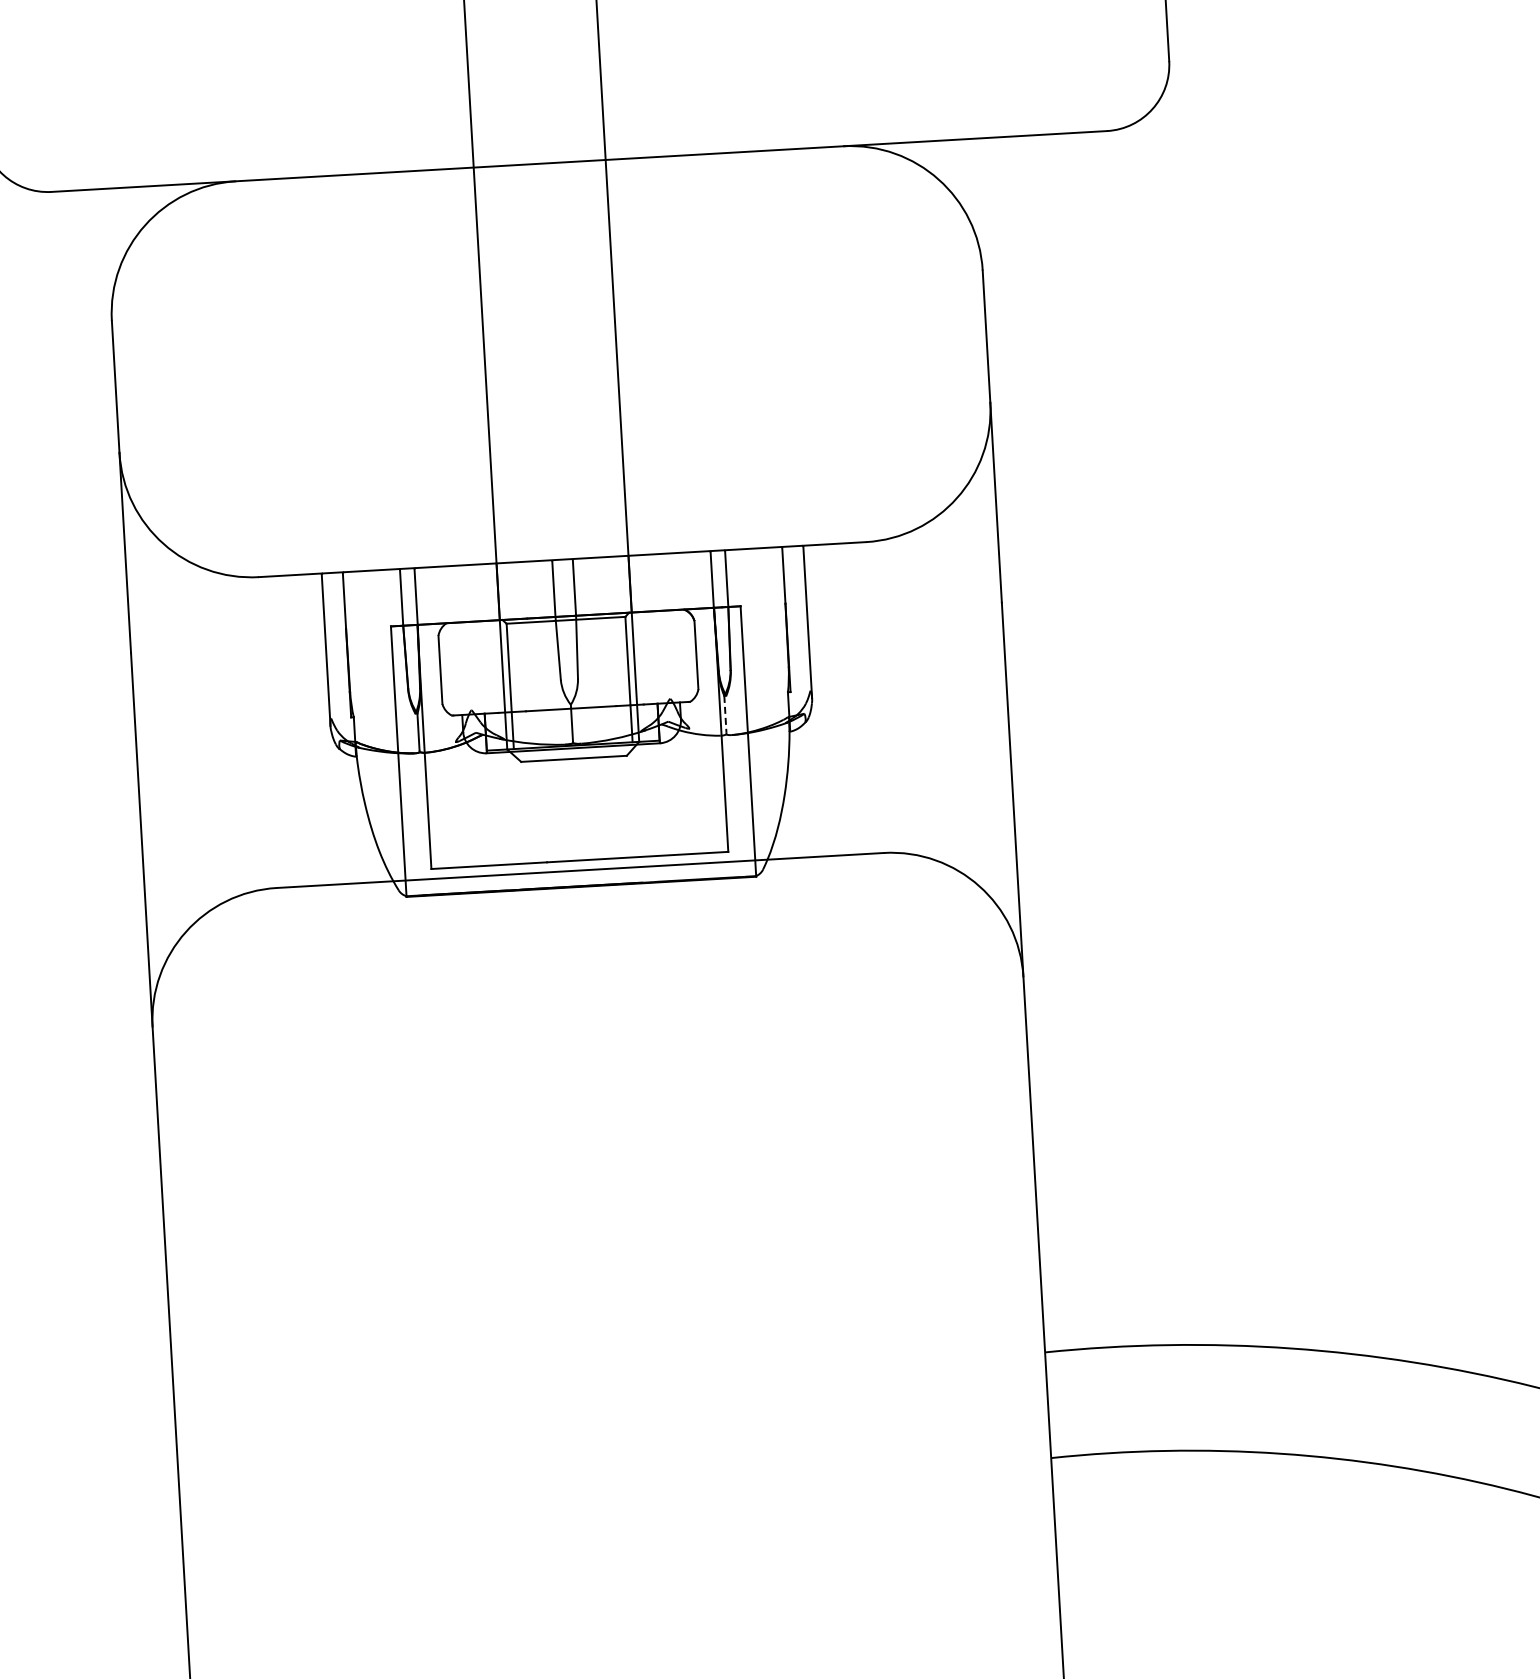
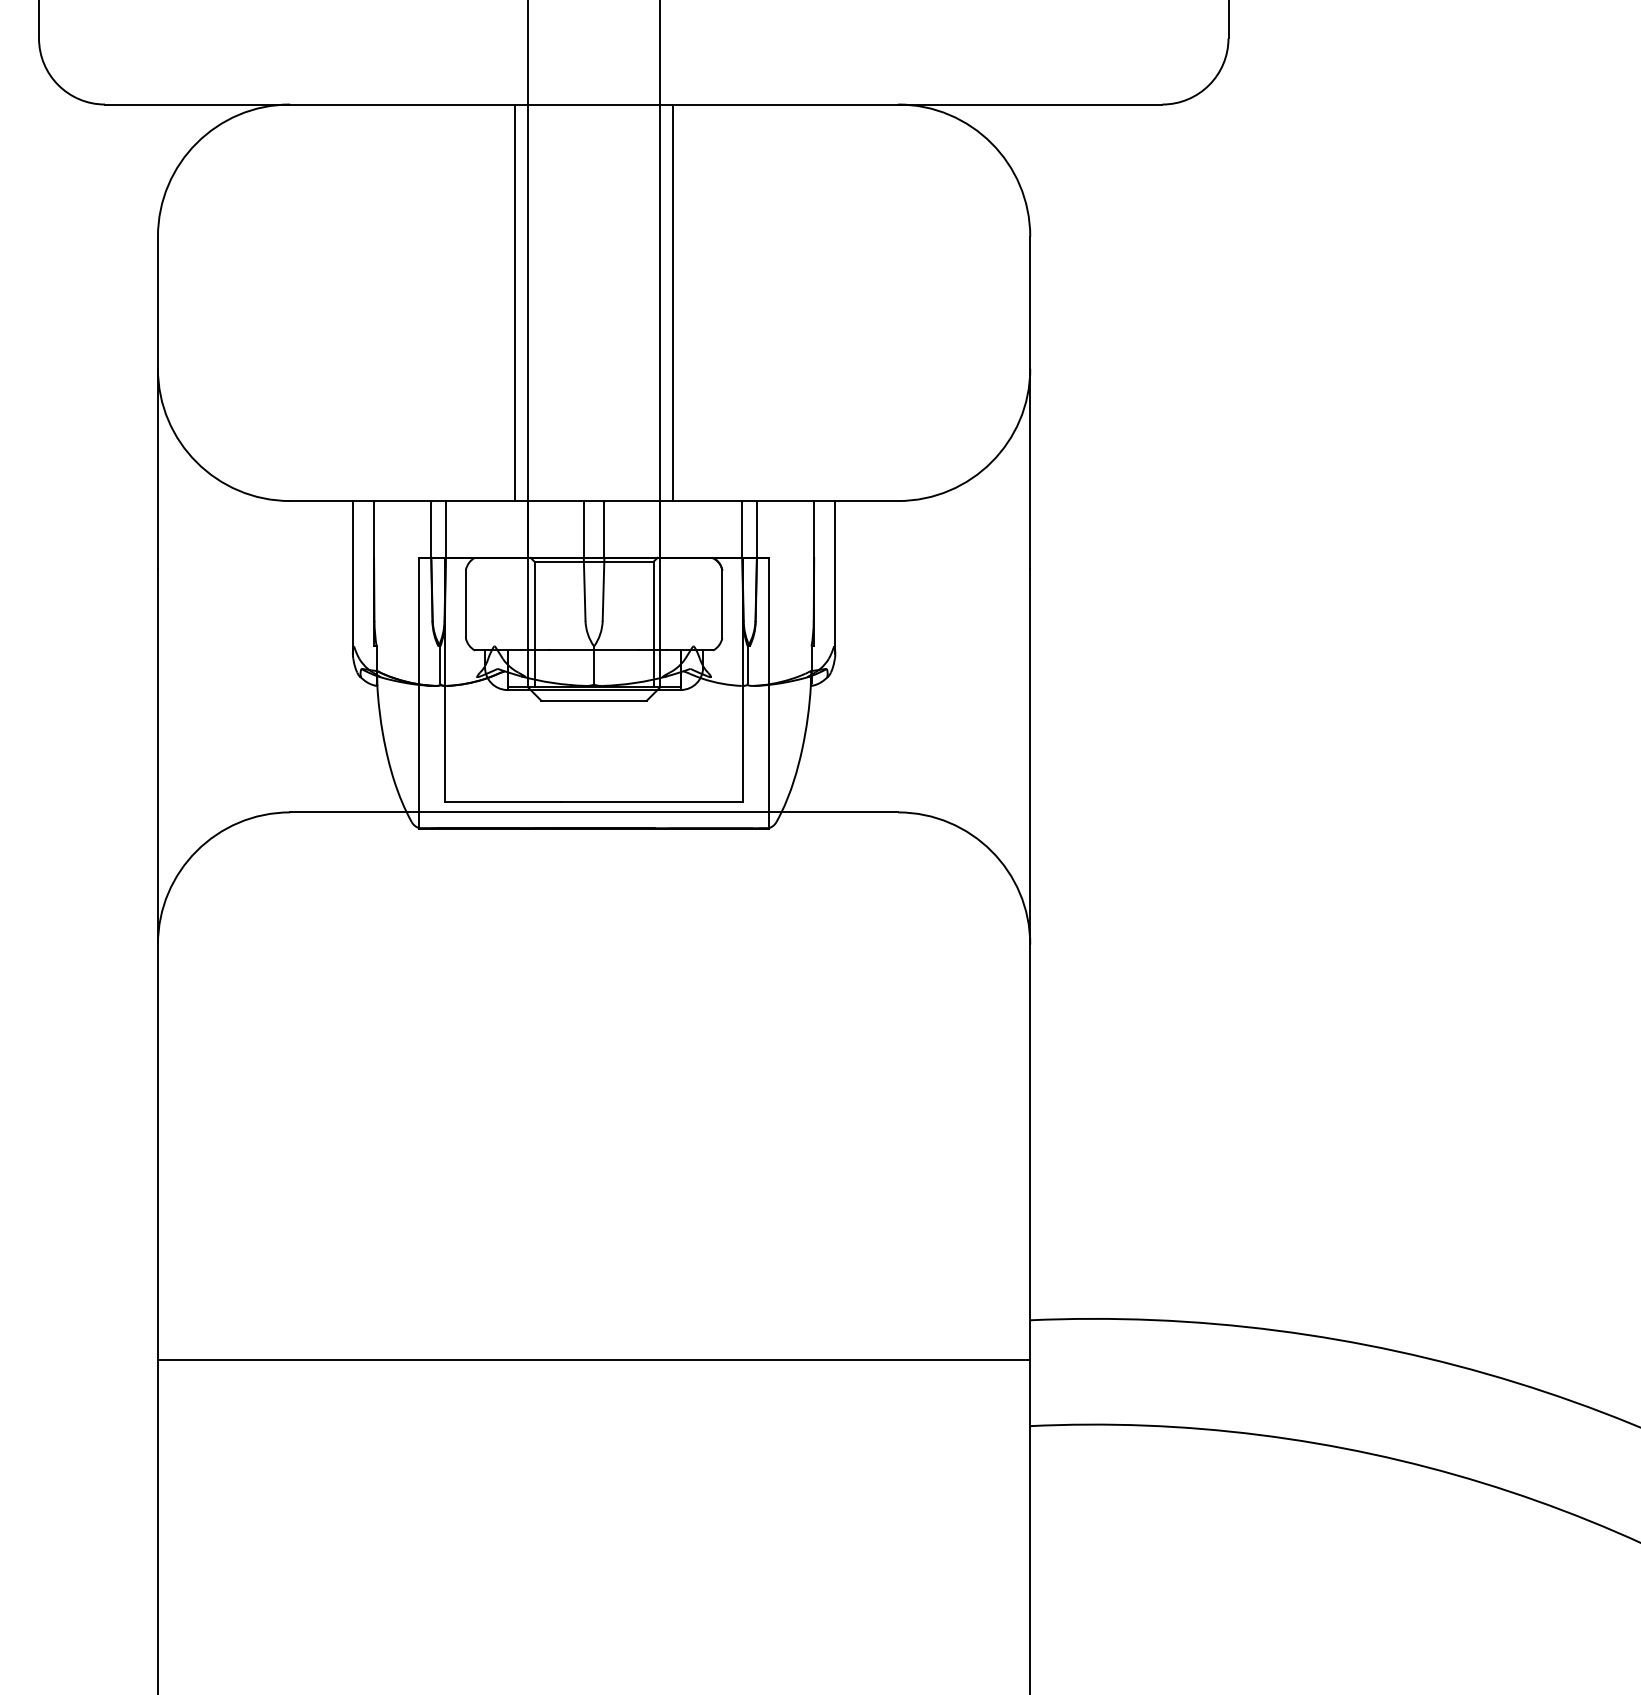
line: (630, 356) -> (673, 302), added
line: (471, 366) -> (514, 302), added
line: (725, 713) -> (747, 664), dashed -> solid
line: (611, 1417) -> (593, 1360), added

